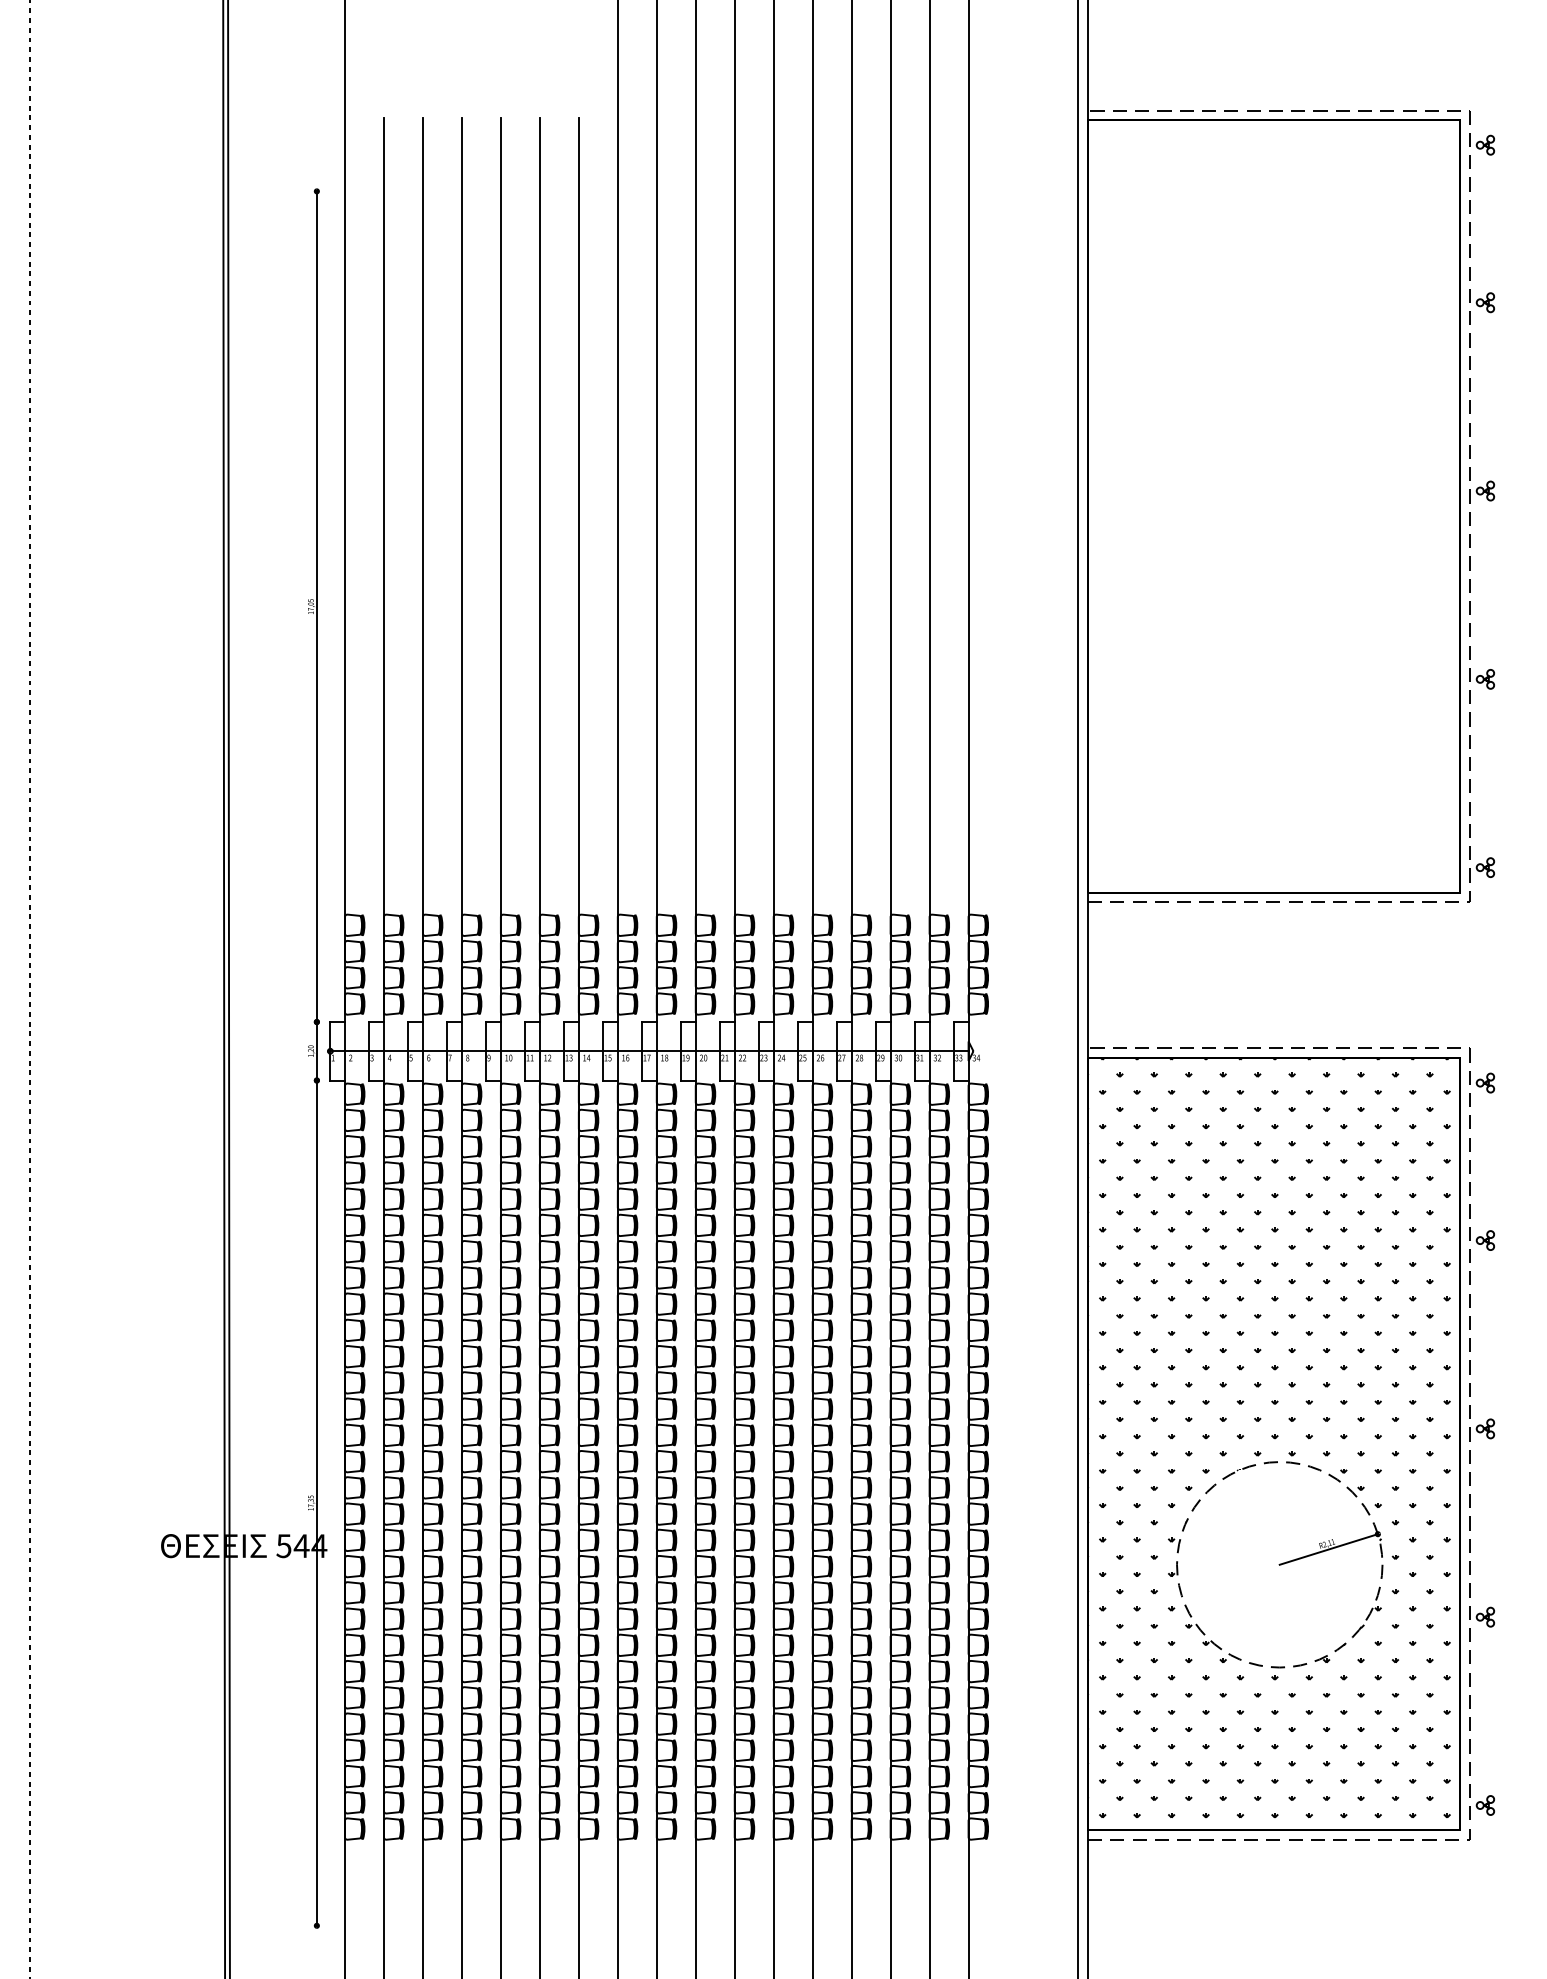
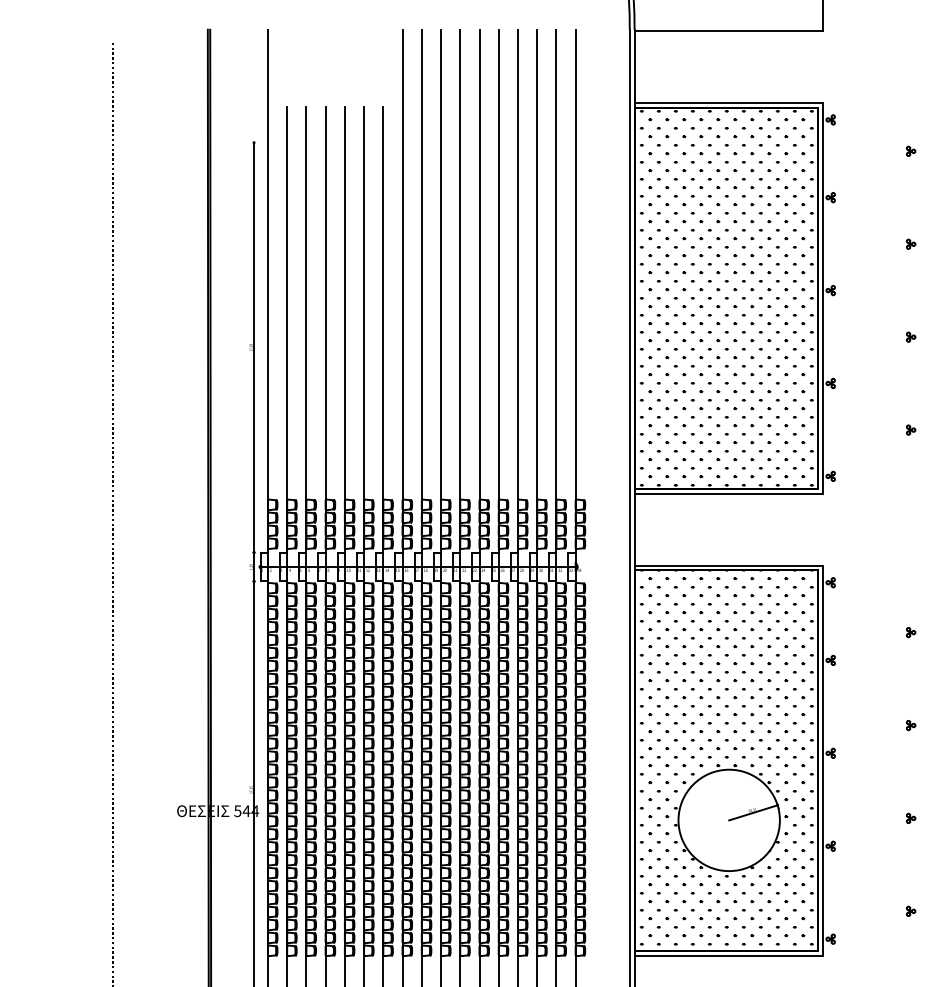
hatch: (1268, 505) -> (723, 297), added
line: (1468, 505) -> (822, 297), dashed -> solid
line: (1468, 1443) -> (822, 760), dashed -> solid
circle: (1278, 1564) -> (728, 820), dashed -> solid

